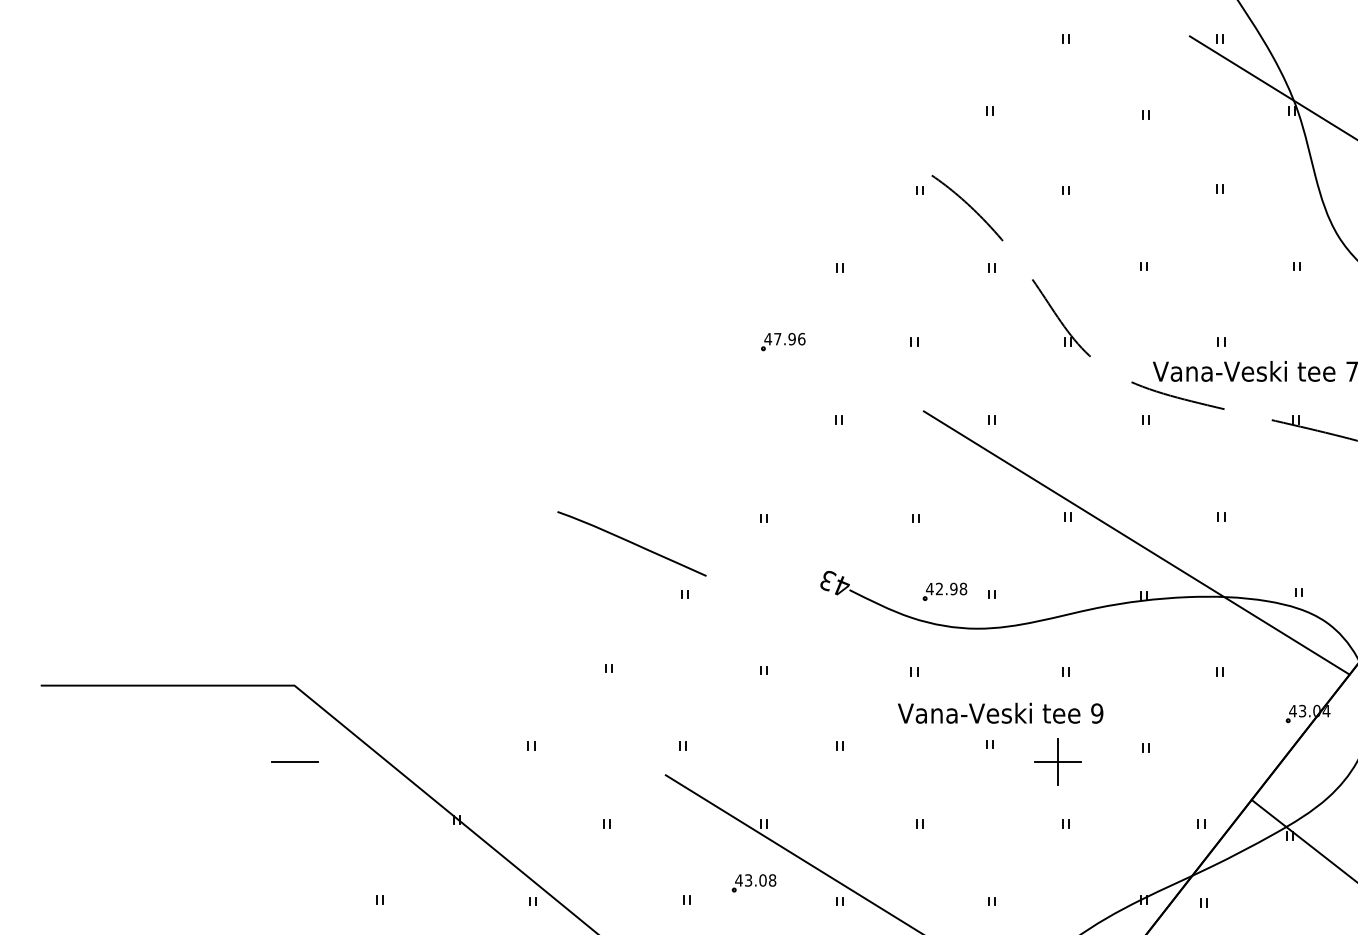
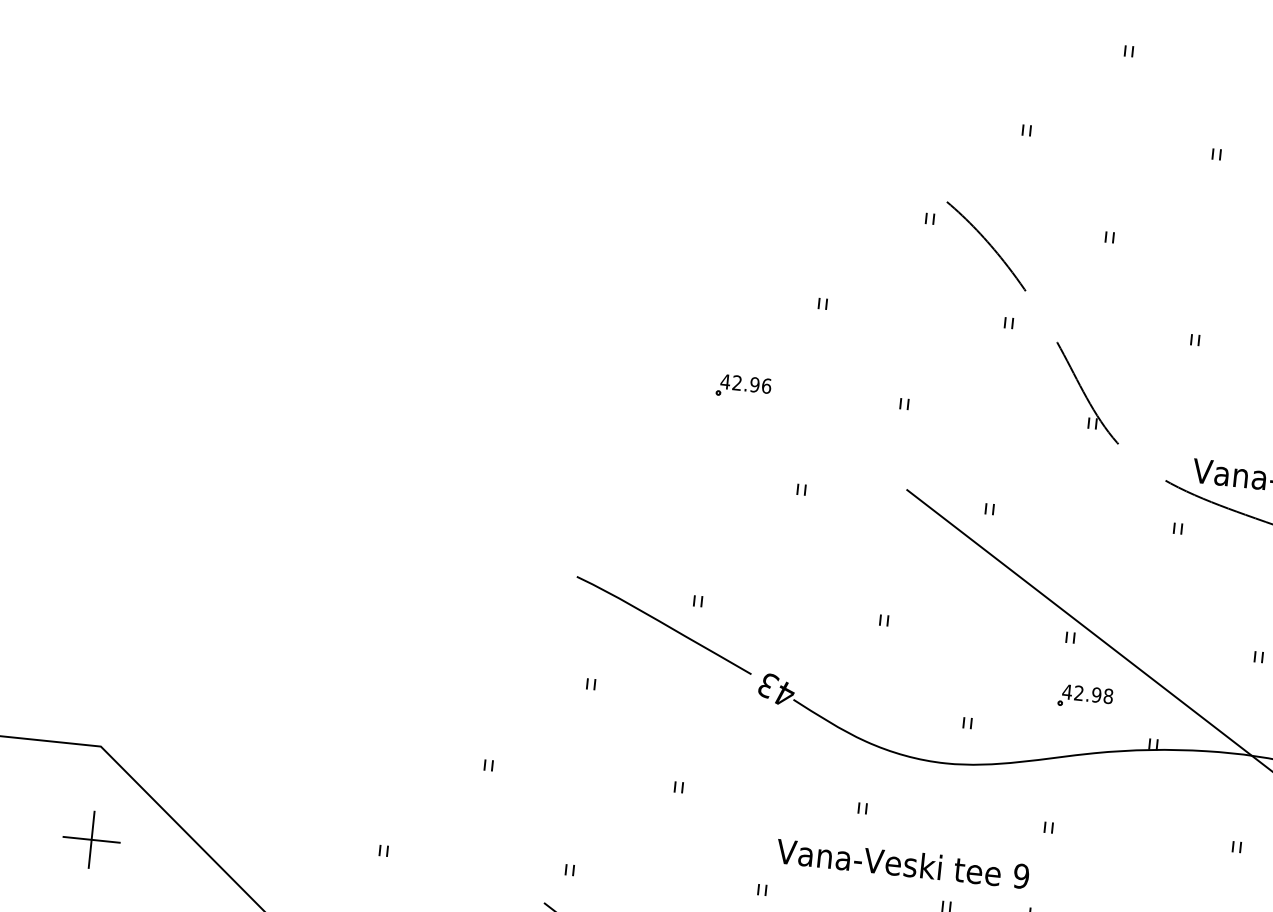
text: (777, 338) -> (737, 382), 47.96 -> 42.96
curve: (631, 543) -> (663, 624), moved
part: (944, 591) -> (1084, 696), moved
text: (1000, 712) -> (902, 862), moved
line: (294, 761) -> (91, 839), added

